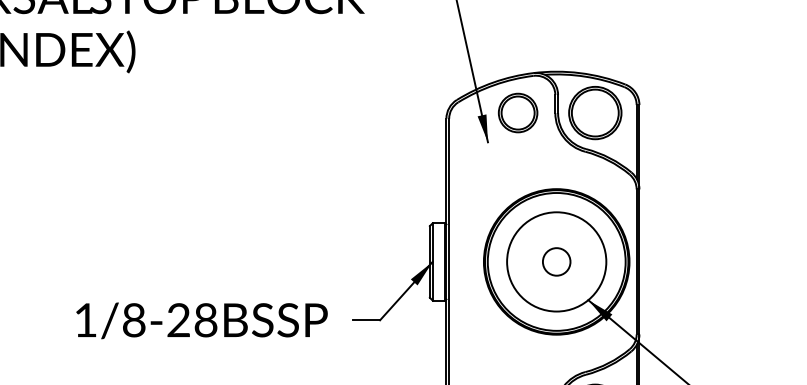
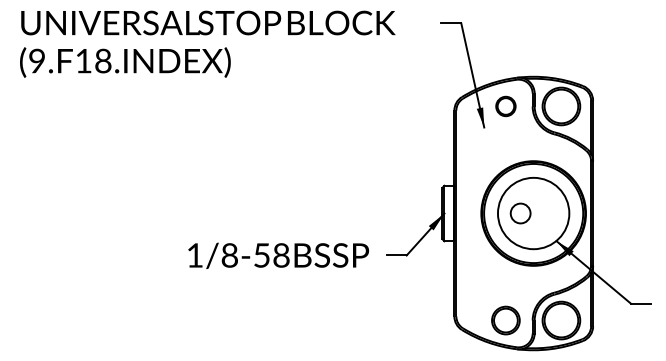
part: (517, 113) -> (505, 106), size x0.7
circle: (556, 261) -> (520, 213), moved
text: (178, 320) -> (261, 255), 1/8-28 -> 1/8-58

